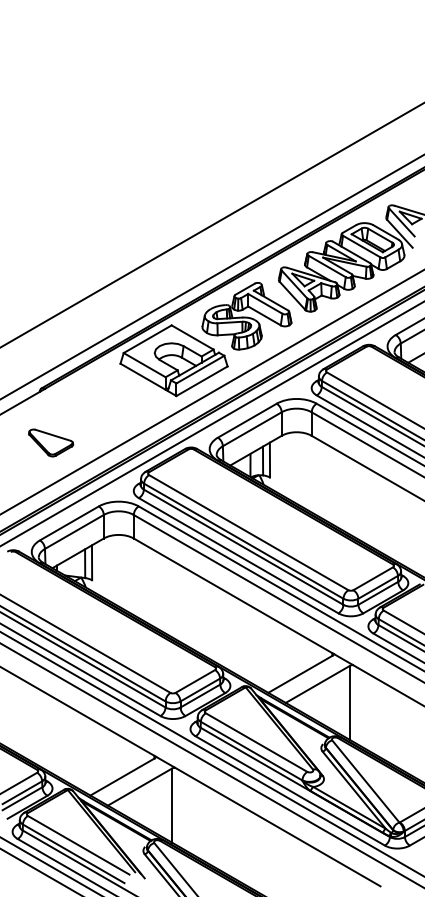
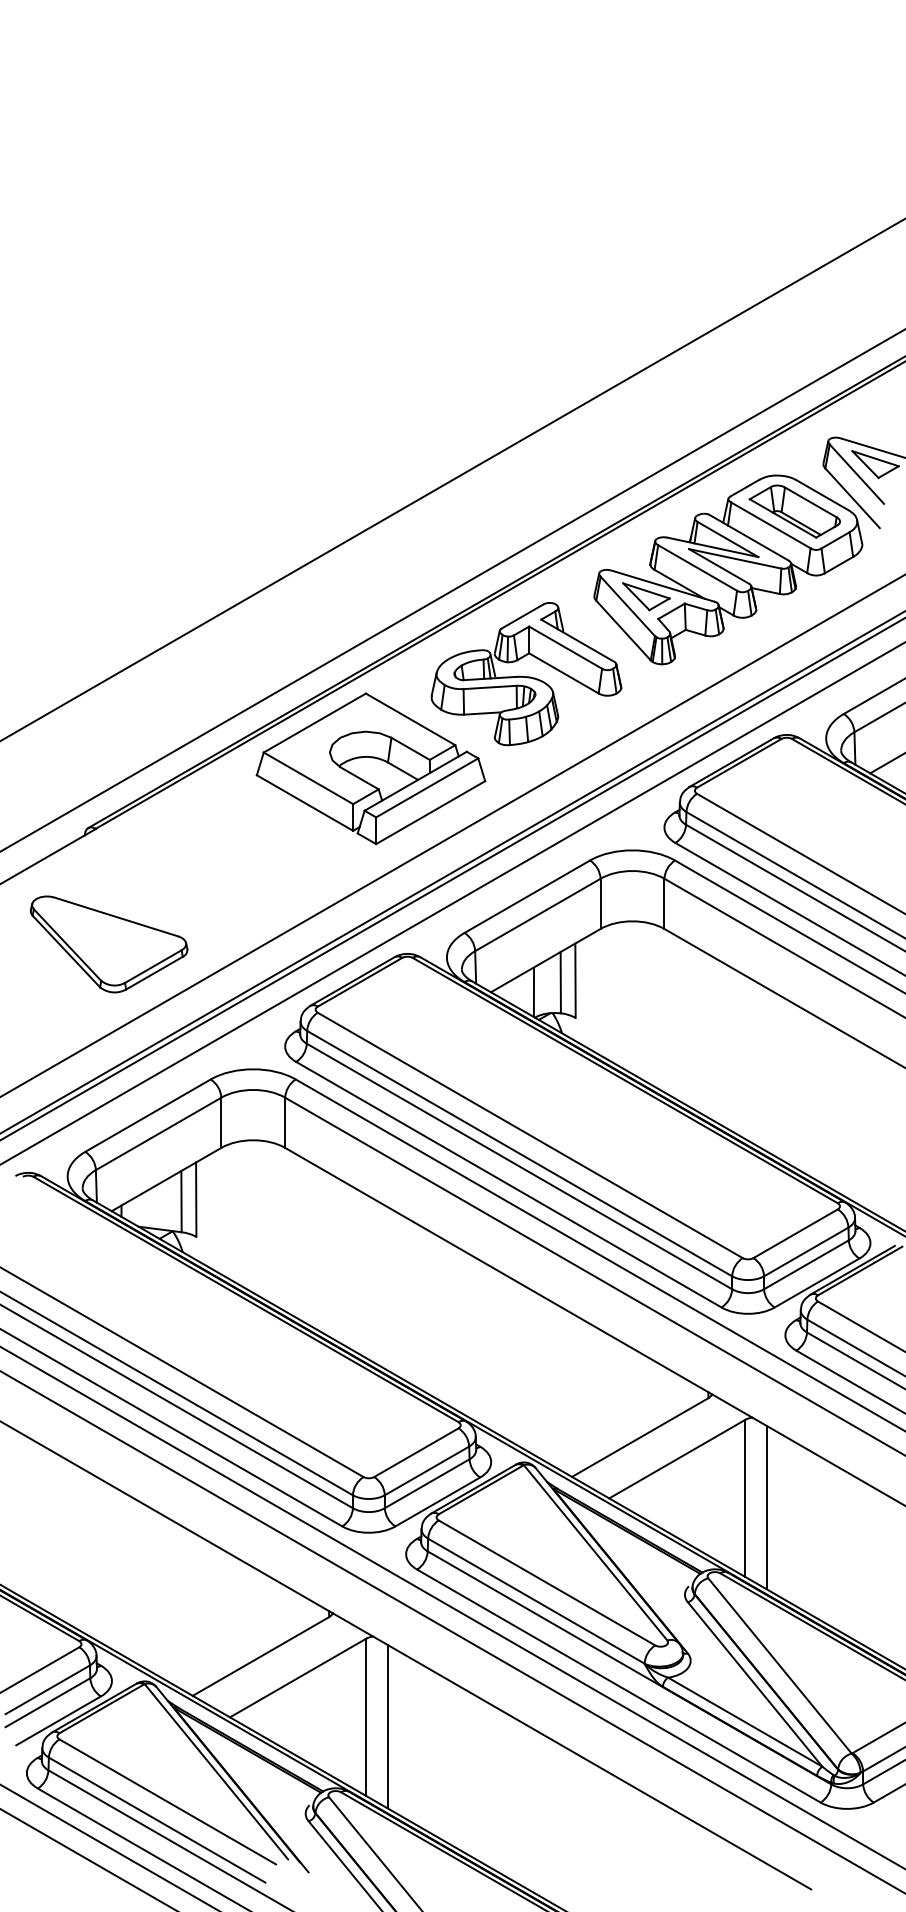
part: (50, 442) -> (107, 943), size x1.67
line: (359, 706) -> (766, 1506), added
line: (181, 809) -> (386, 1725), added

